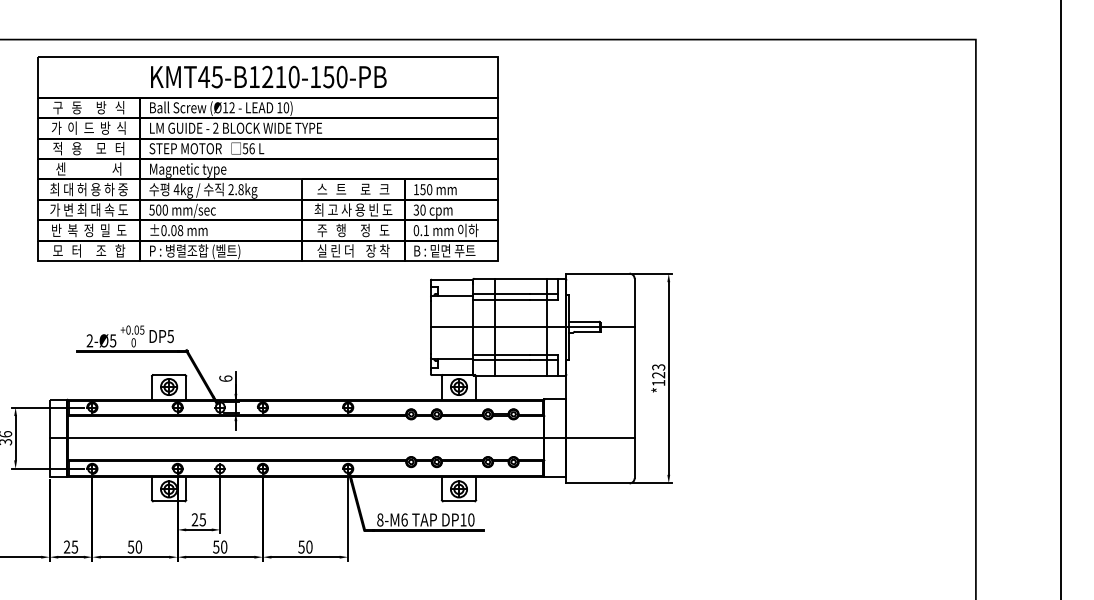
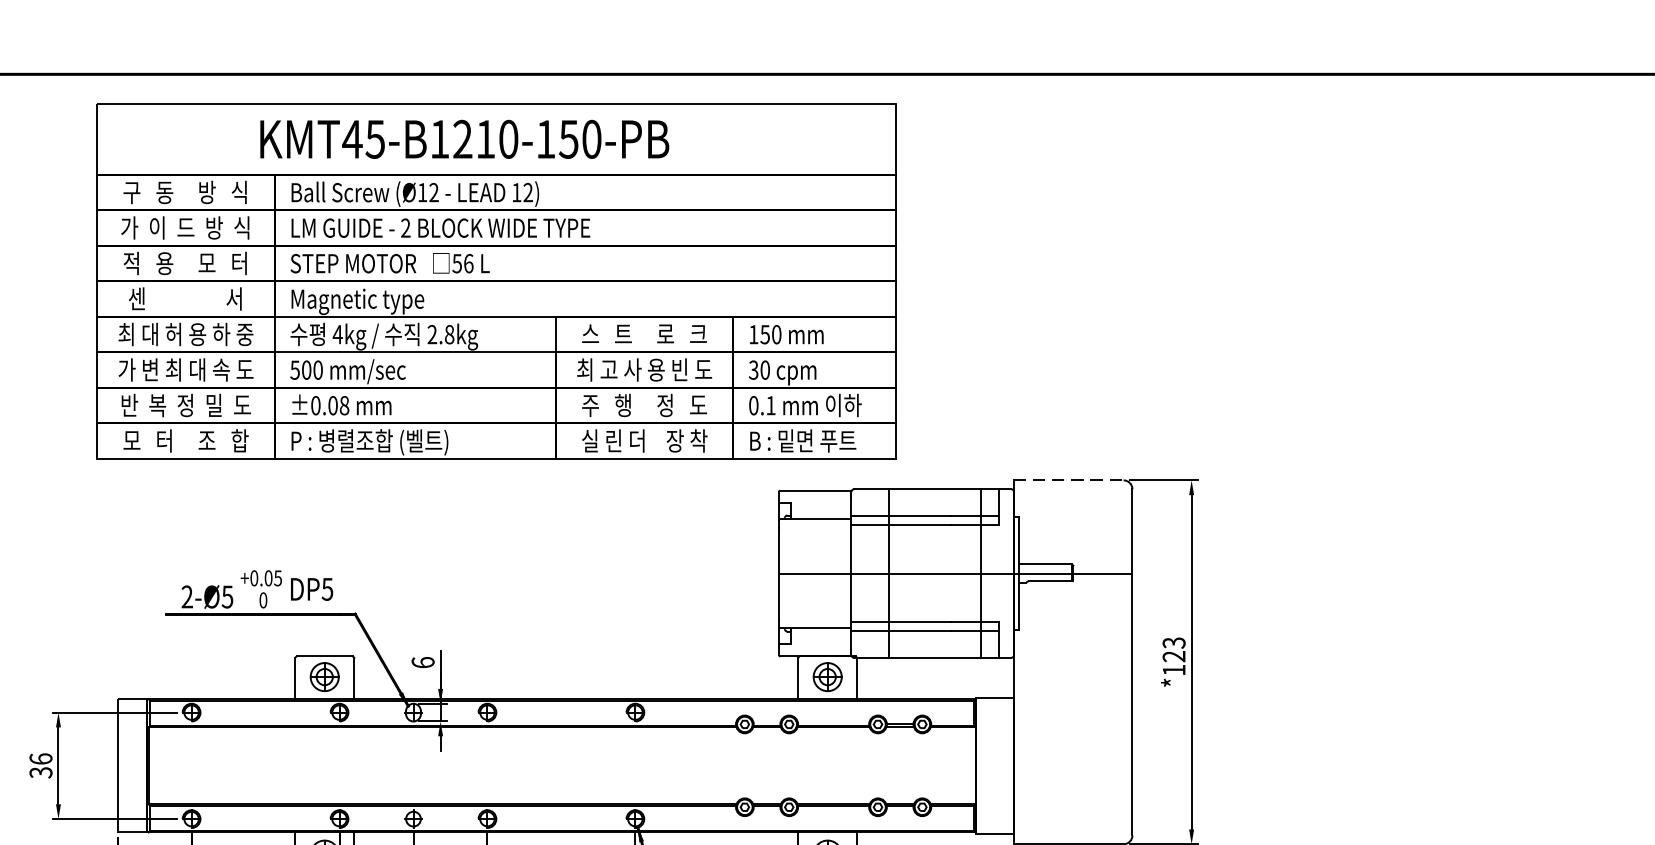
text: (268, 76) -> (464, 138), moved
text: (286, 107) -> (528, 192), 10) -> 12)
line: (598, 273) -> (1069, 480), solid -> dashed
line: (341, 438) -> (623, 766), removed

